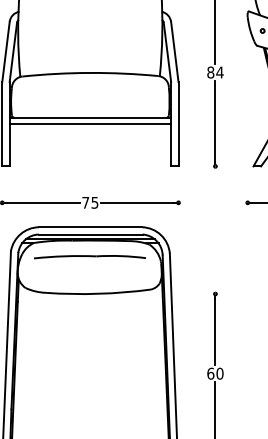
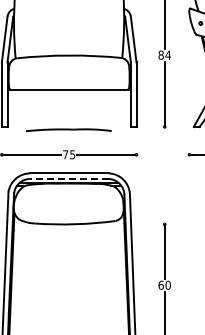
line: (89, 123) -> (68, 94), removed
line: (90, 233) -> (69, 178), solid -> dashed
part: (89, 257) -> (68, 130), moved

